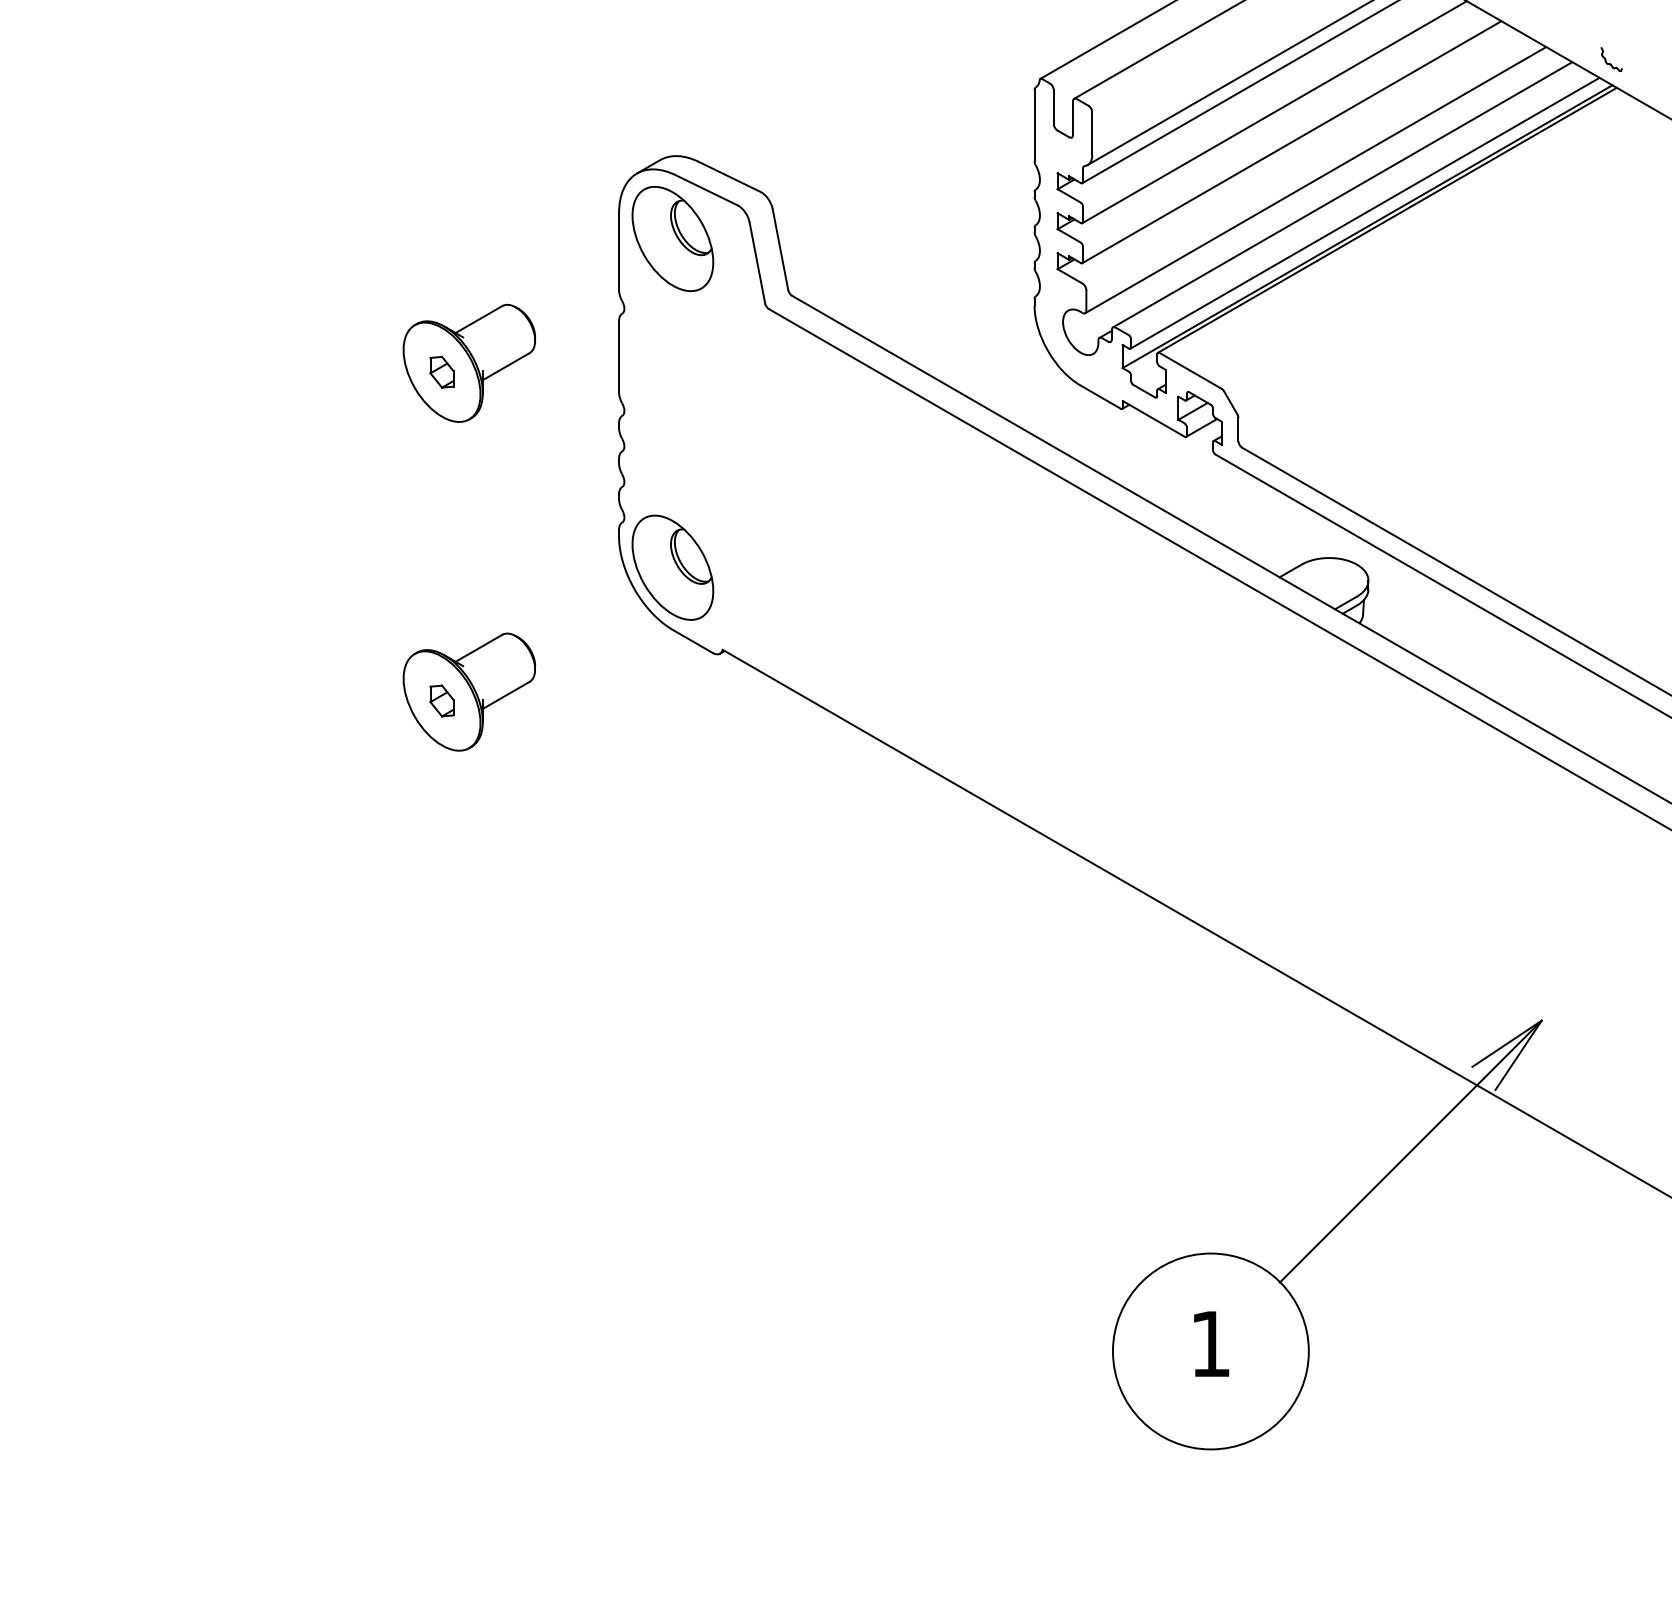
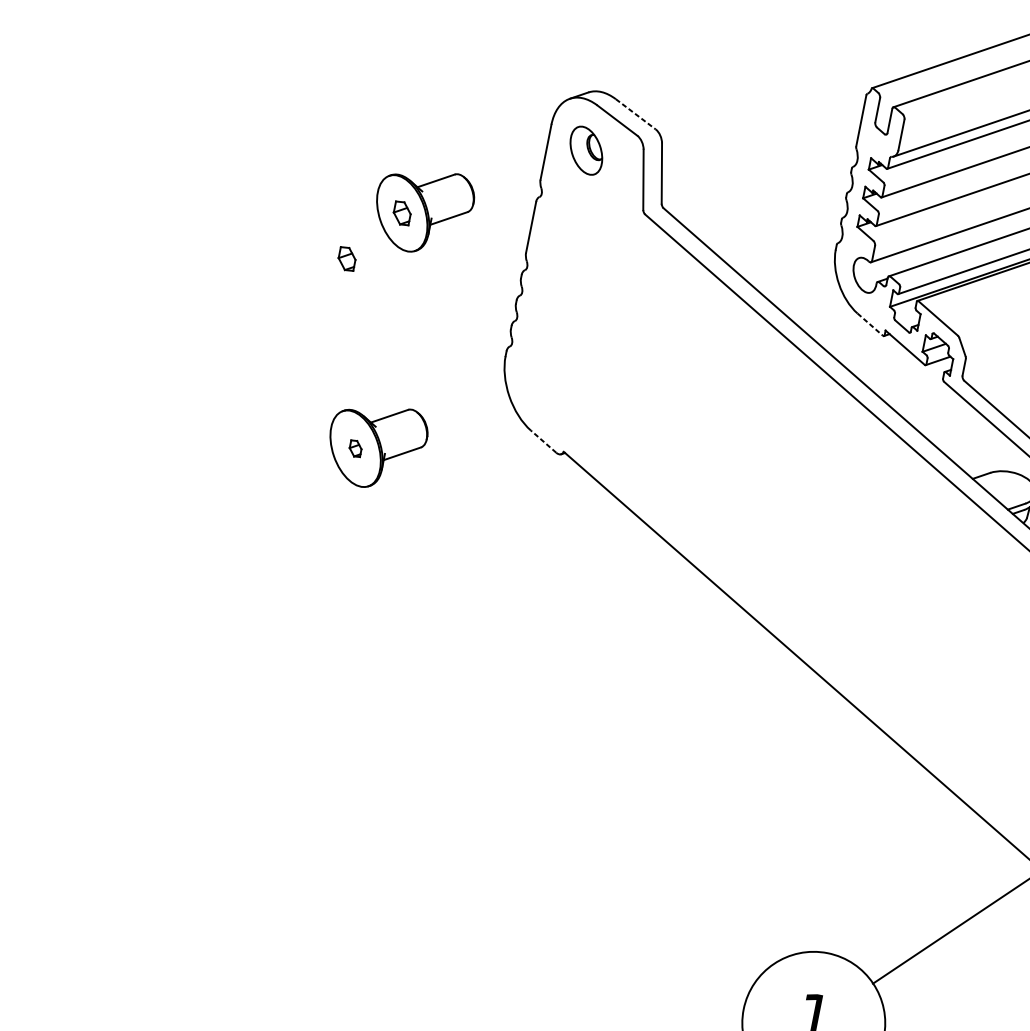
line: (730, 177) -> (636, 114), solid -> dashed
part: (672, 238) -> (586, 150), size x0.6
line: (1101, 397) -> (870, 324), solid -> dashed
part: (379, 447) -> (346, 258), added
part: (672, 567) -> (539, 385), removed
line: (692, 641) -> (543, 441), solid -> dashed
part: (441, 700) -> (355, 448), size x0.7

